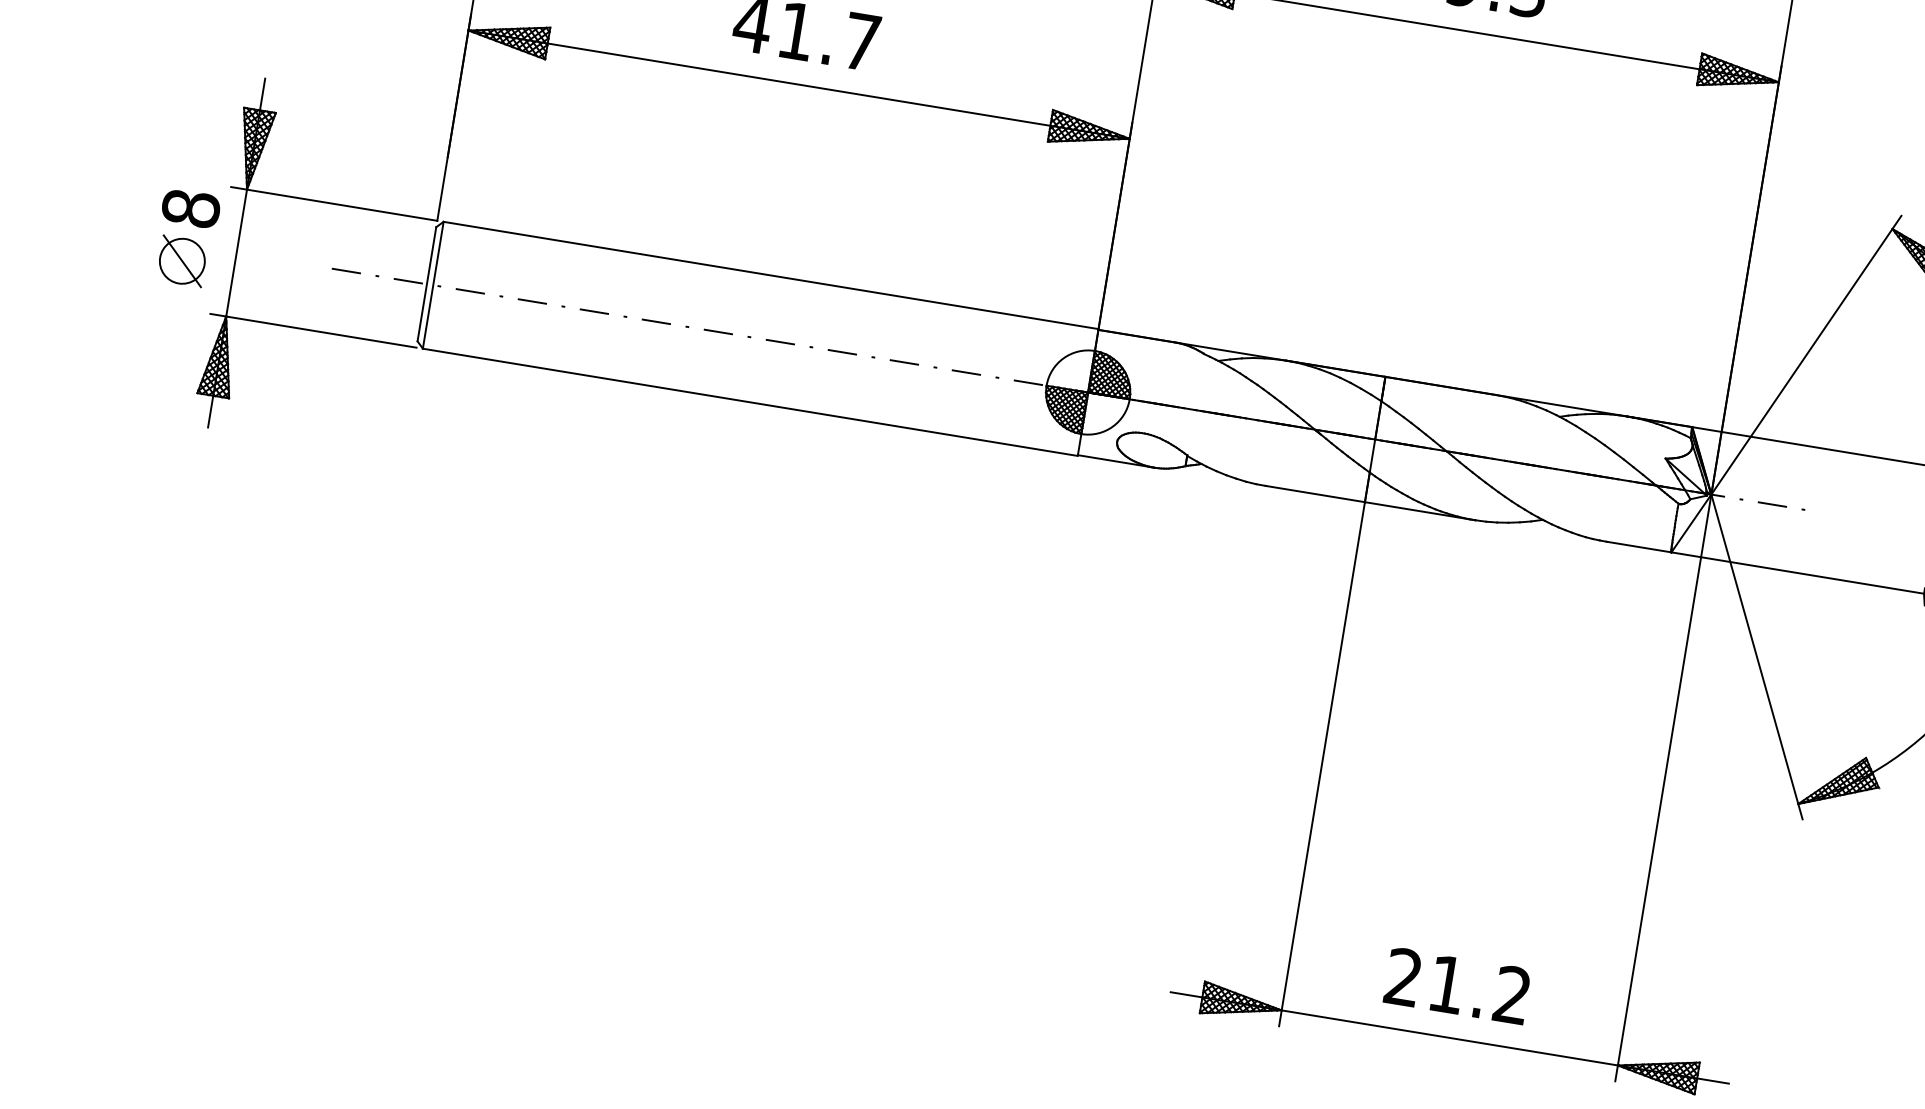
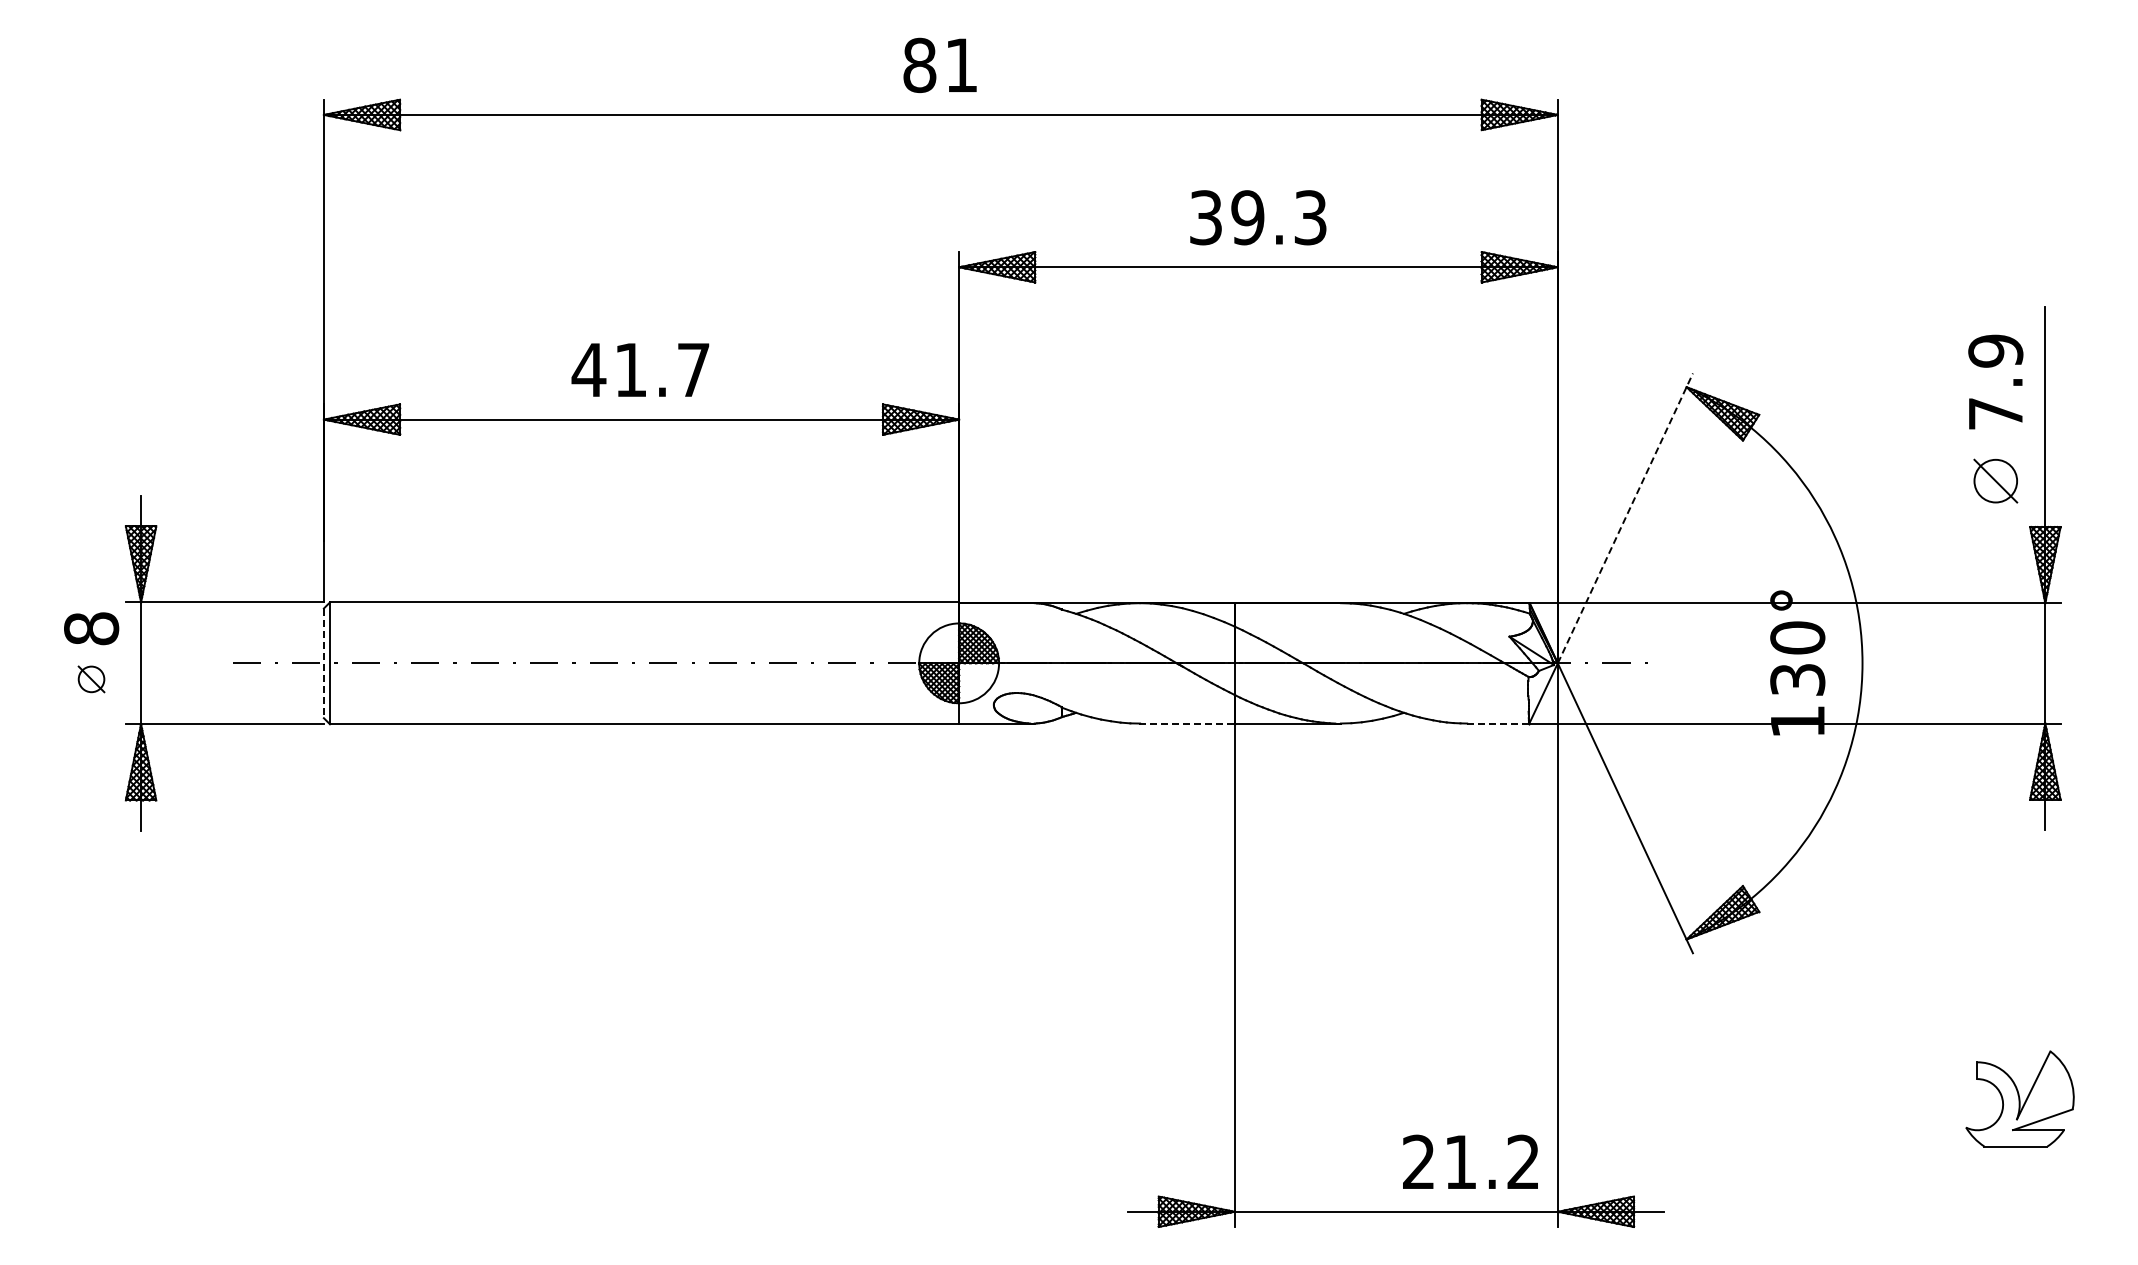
part: (182, 261) -> (91, 679), size x0.6
line: (426, 284) -> (323, 663), solid -> dashed
line: (1806, 355) -> (1625, 518), solid -> dashed
line: (1315, 494) -> (1187, 723), solid -> dashed
line: (1639, 547) -> (1498, 723), solid -> dashed
text: (1457, 985) -> (1470, 1161), moved

